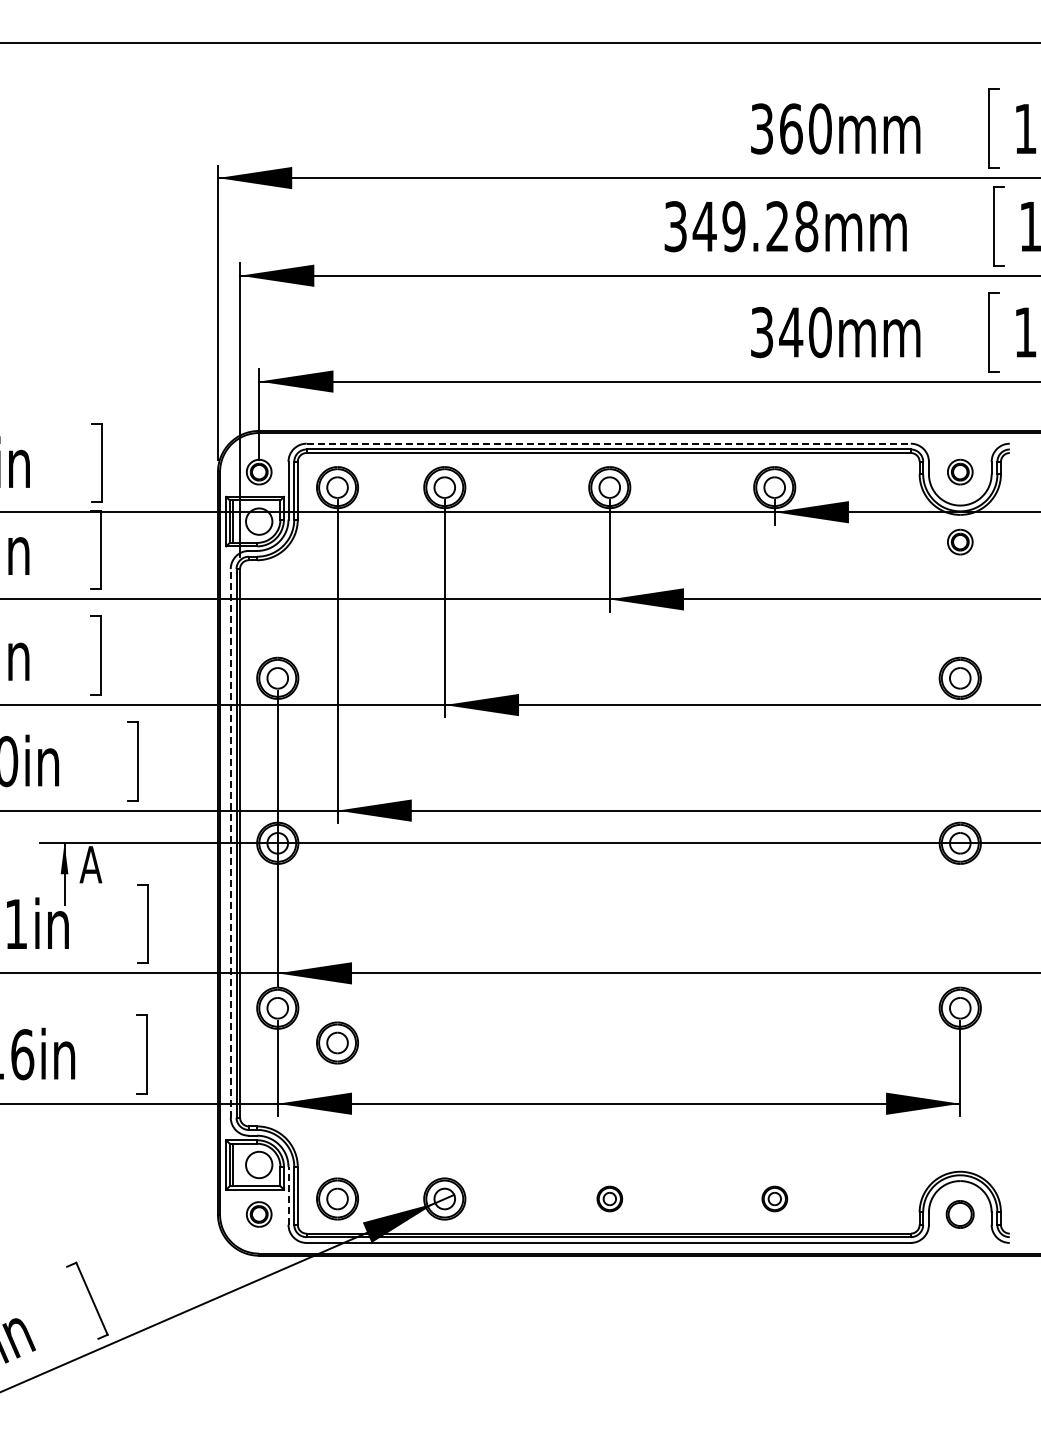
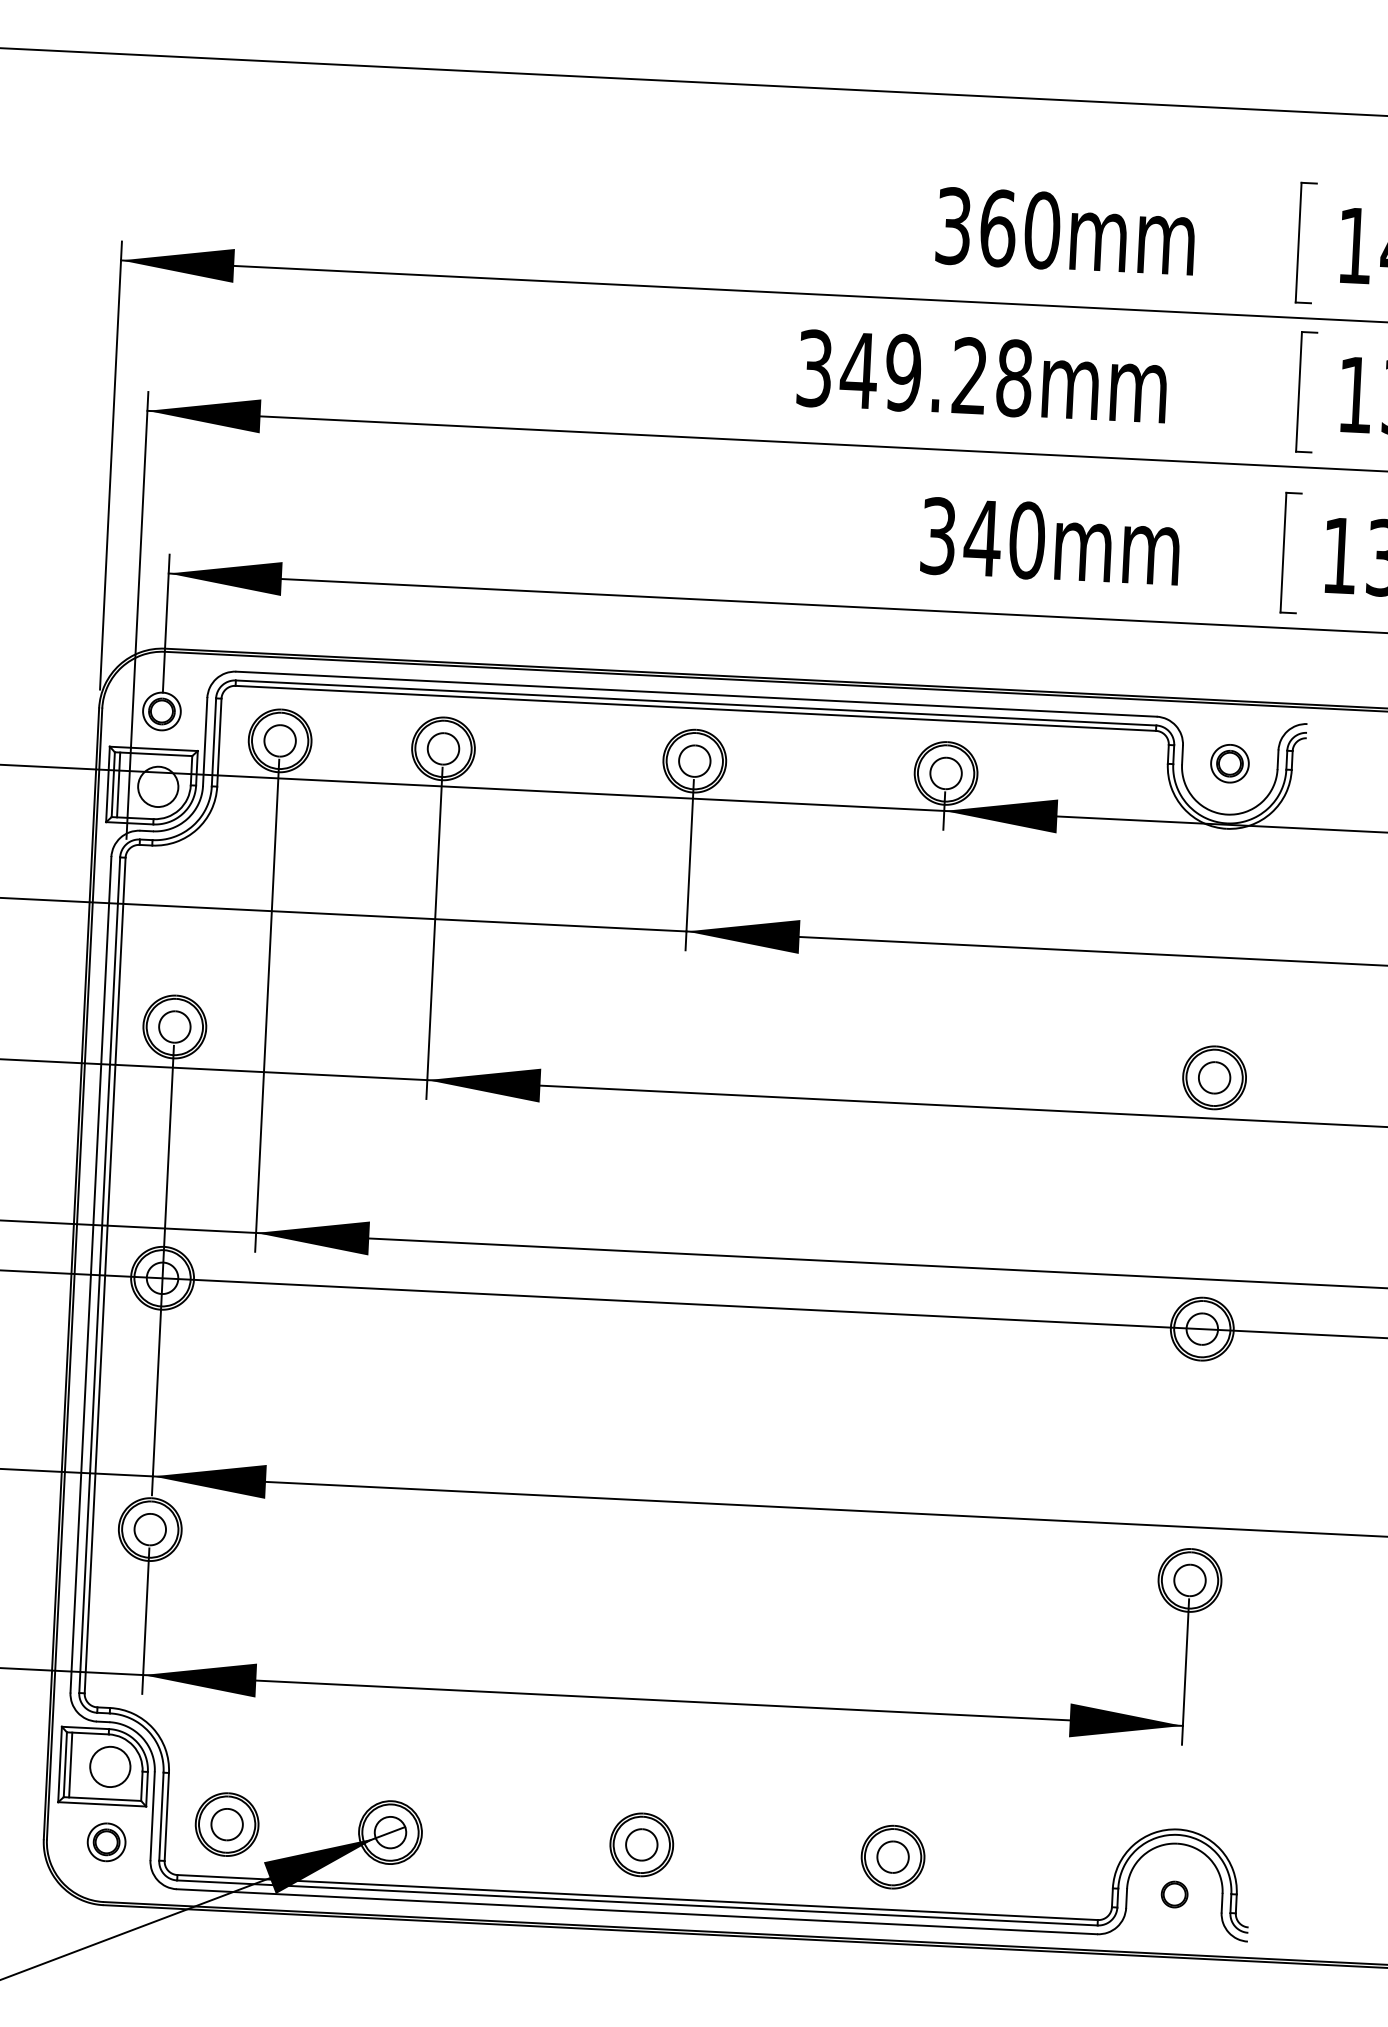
line: (609, 443) -> (697, 693), dashed -> solid
part: (960, 541) -> (1225, 869), removed
line: (230, 842) -> (90, 1273), dashed -> solid
part: (337, 1042) -> (238, 1586), removed
line: (288, 1195) -> (152, 1815), dashed -> solid
part: (609, 1198) -> (641, 1844), size x1.67
part: (774, 1198) -> (892, 1856), size x1.67
part: (960, 1214) -> (1174, 1894), size x0.62

